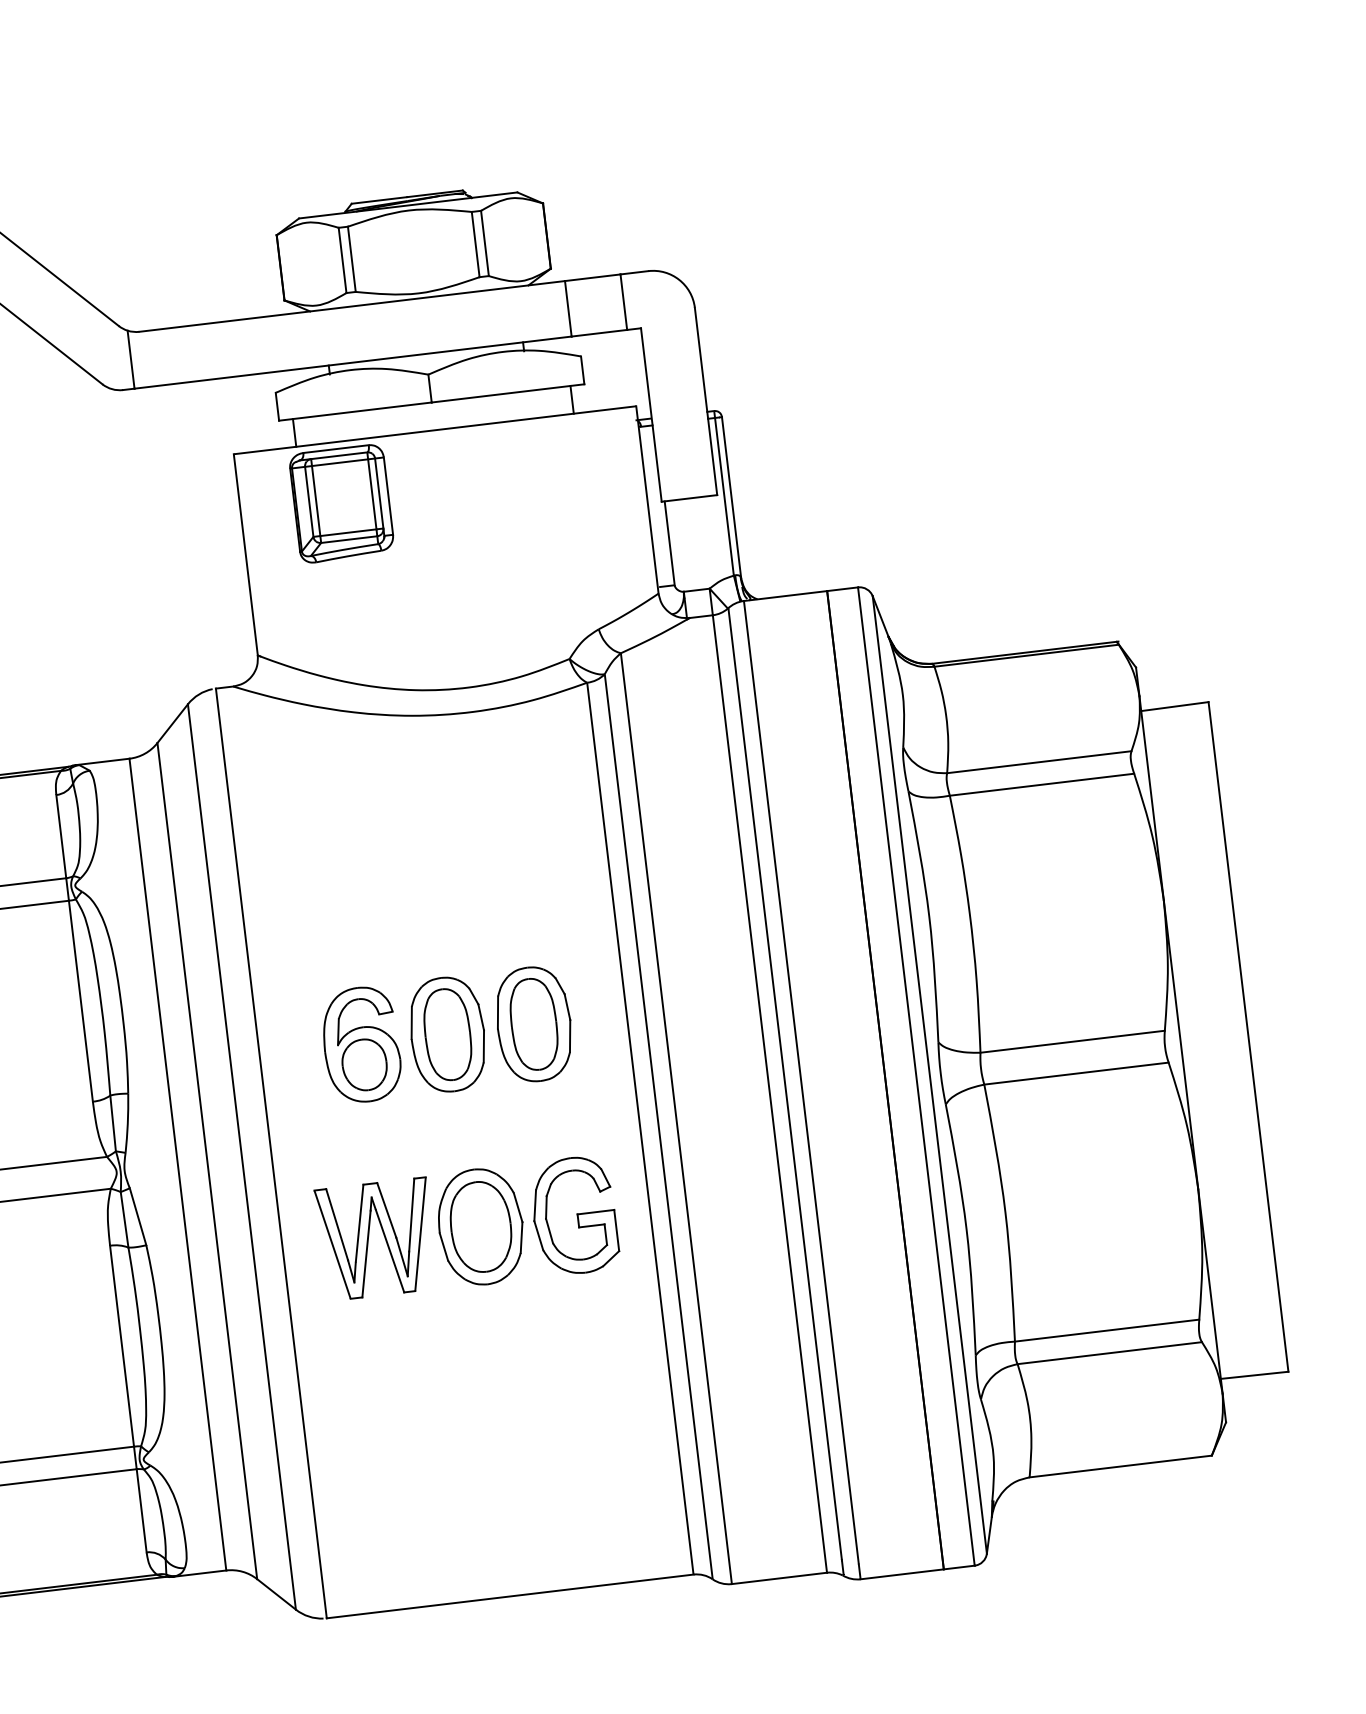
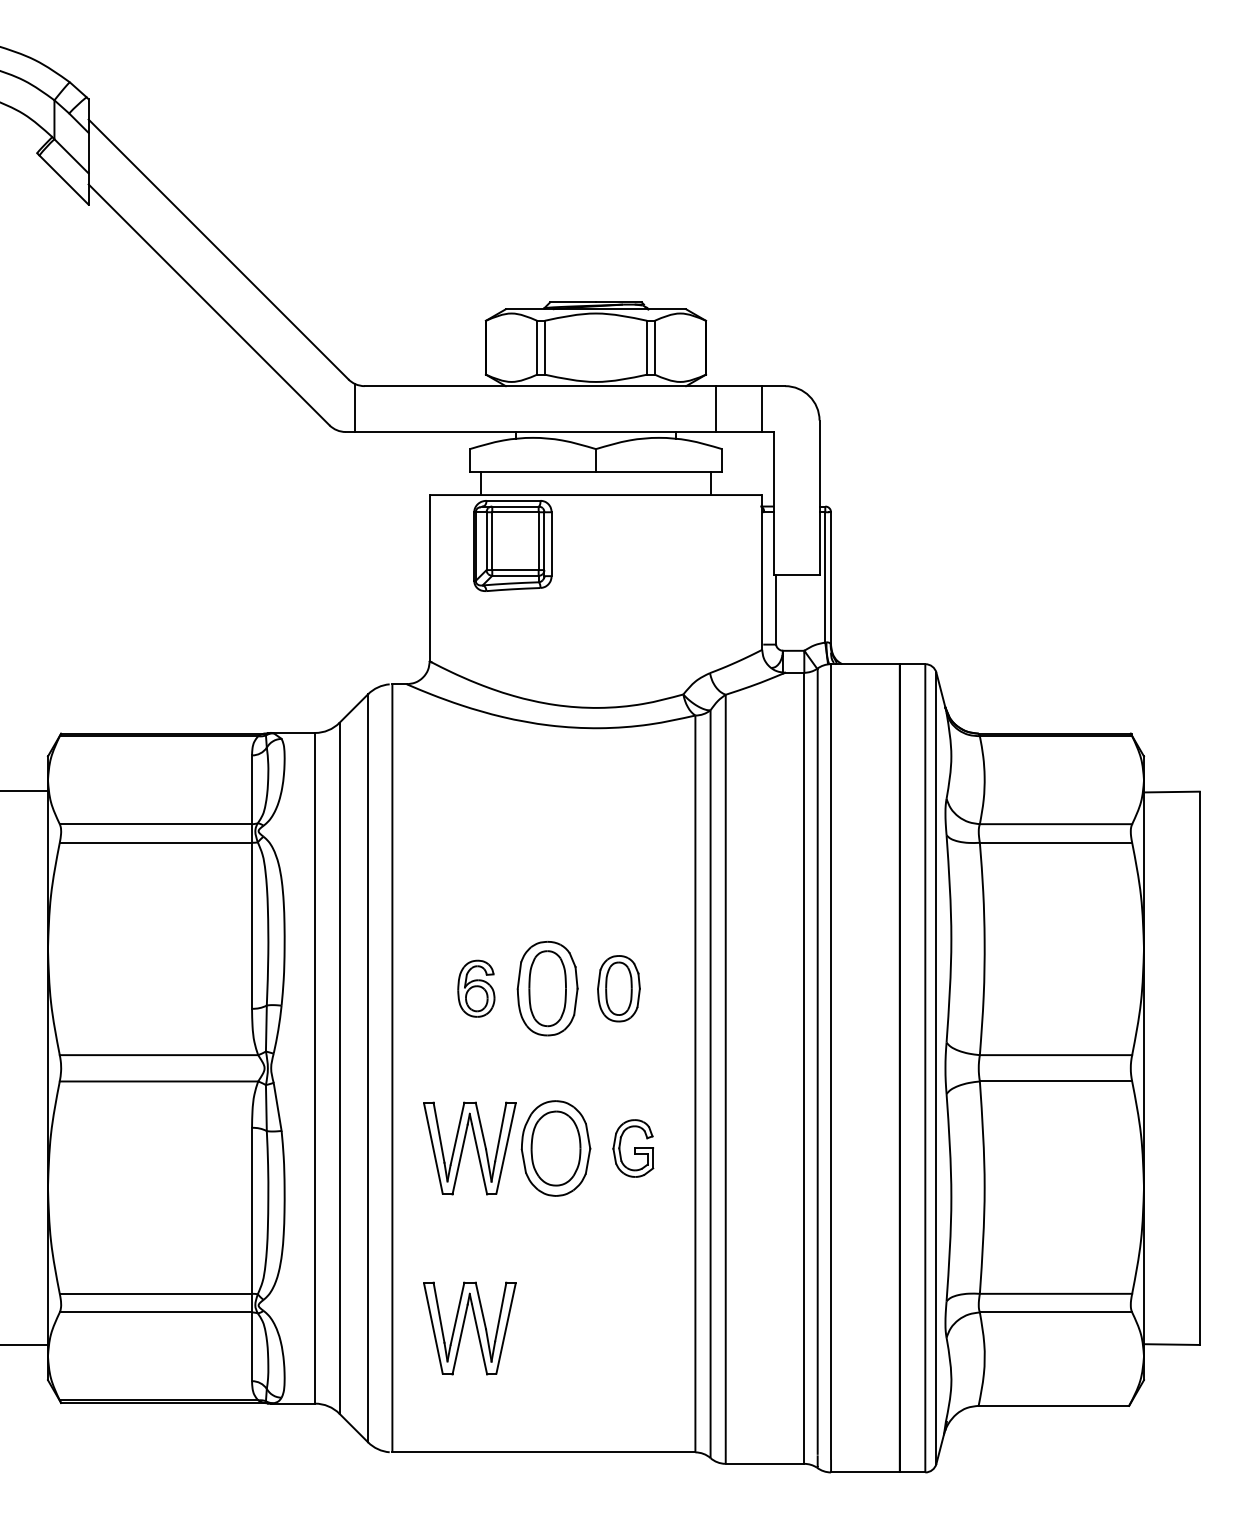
part: (533, 1024) -> (618, 988), size x0.7
part: (361, 1044) -> (476, 988), size x0.6
part: (574, 1215) -> (633, 1148), size x0.6
part: (402, 1457) -> (469, 1328), added

